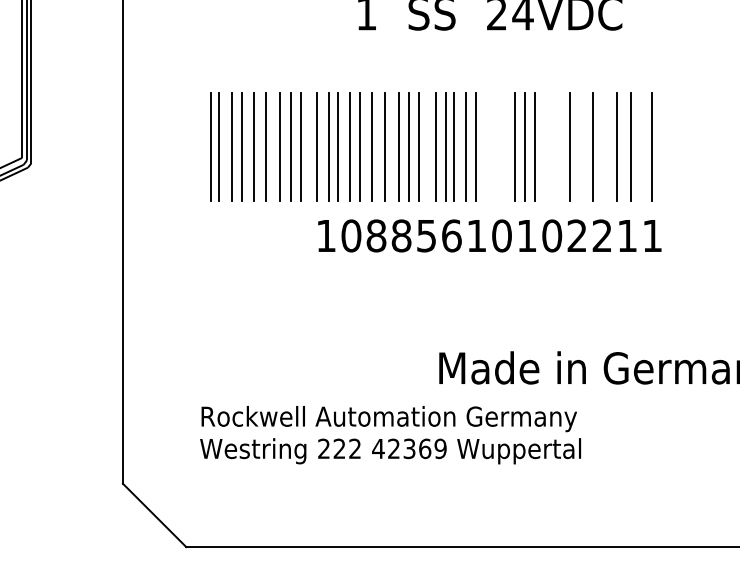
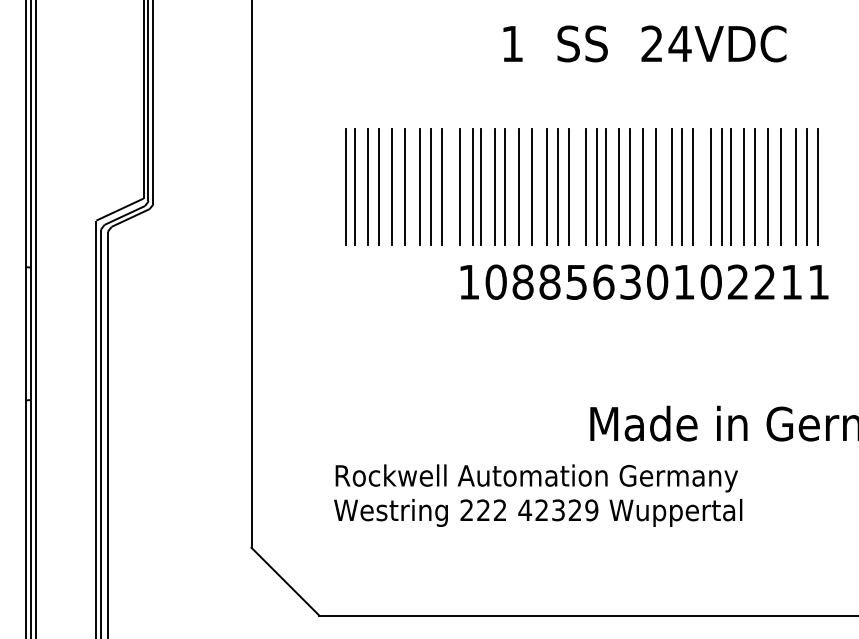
line: (488, 146) -> (643, 186), added
line: (501, 146) -> (656, 186), added
line: (551, 146) -> (710, 186), added
line: (561, 146) -> (721, 186), added
line: (582, 146) -> (743, 186), added
line: (604, 146) -> (767, 186), added
line: (641, 146) -> (807, 186), added
text: (476, 235) -> (630, 281), 10885610102211 -> 10885630102211
text: (424, 448) -> (574, 510), 42369 -> 42329

